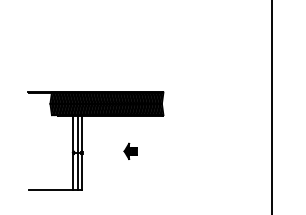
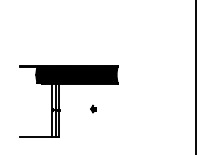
part: (130, 150) -> (93, 108), size x0.6

